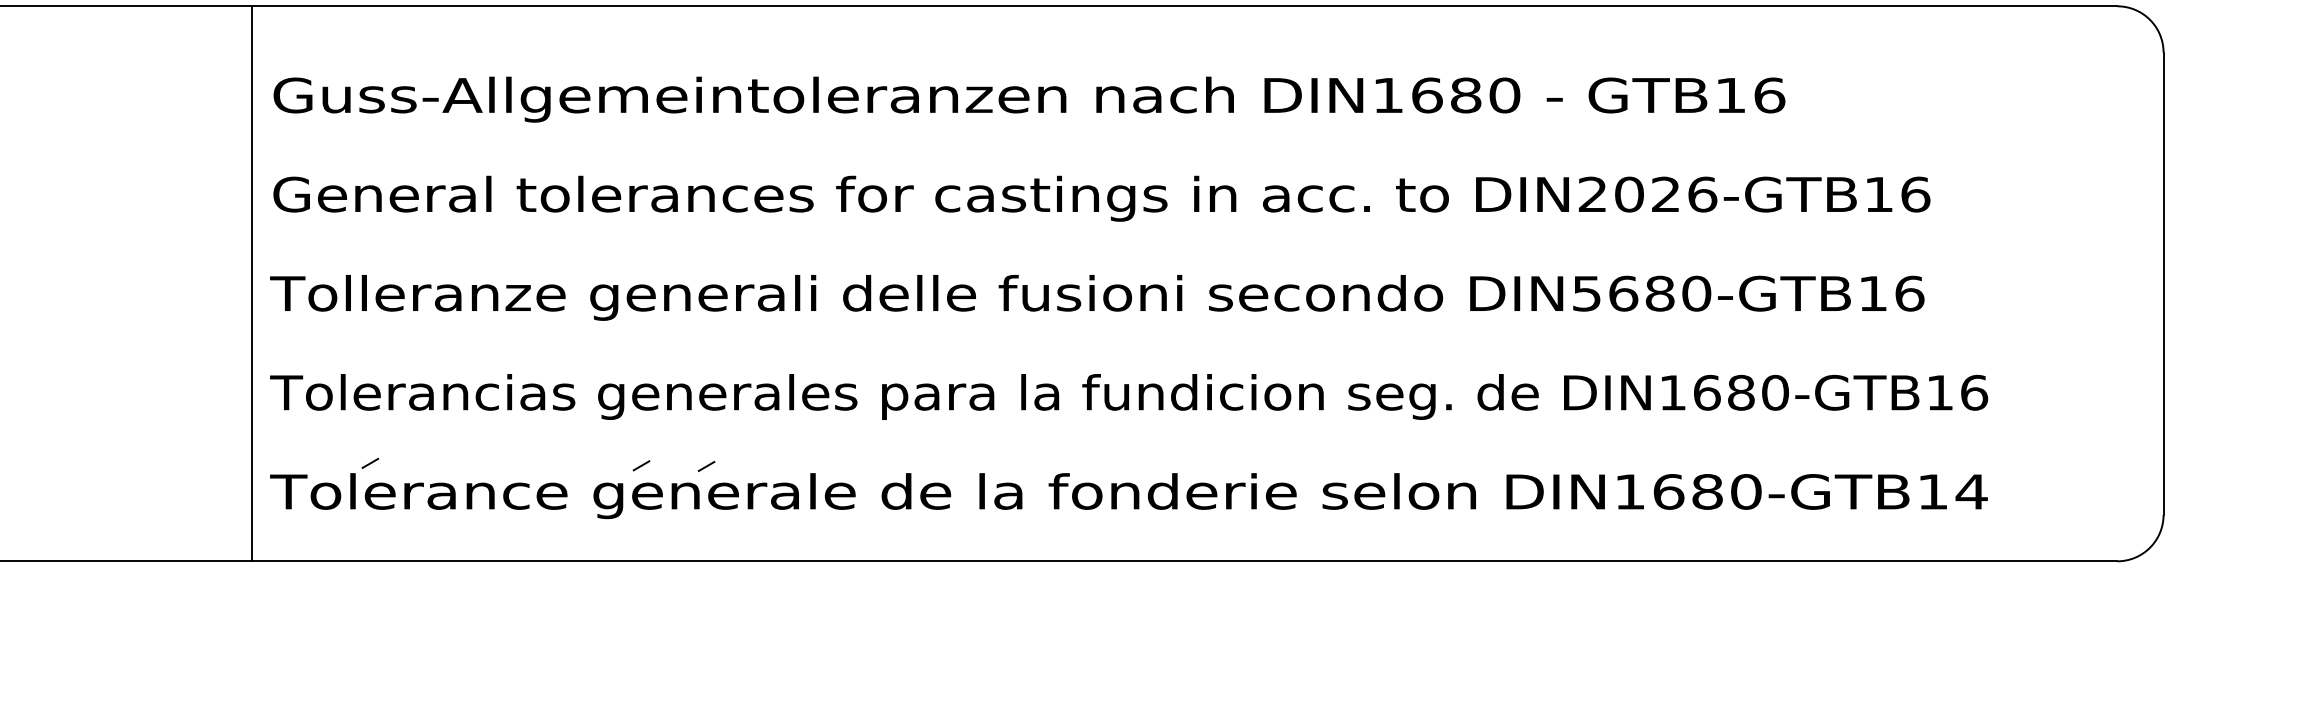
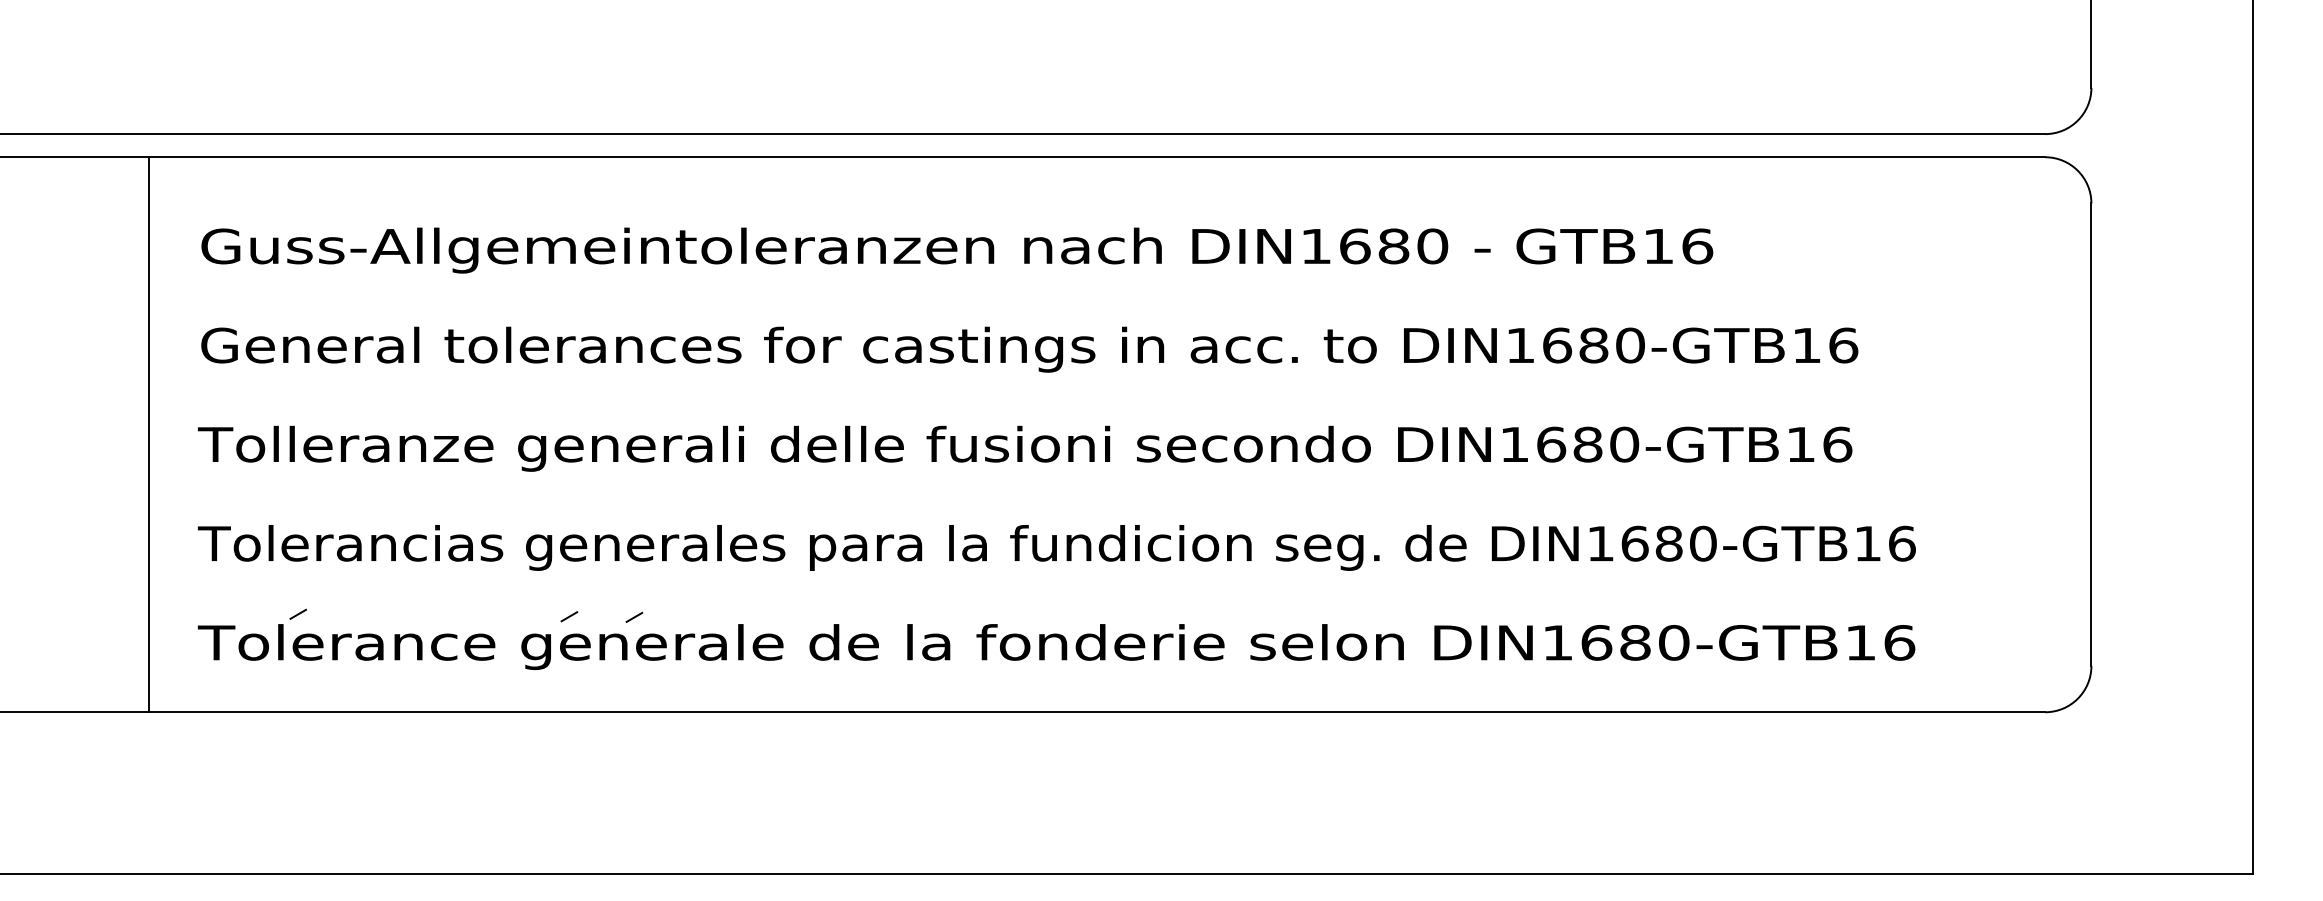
text: (1647, 194) -> (1575, 345), DIN2026-GTB16 -> DIN1680-GTB16
line: (251, 283) -> (148, 434), moved
text: (1586, 293) -> (1514, 444), DIN5680-GTB16 -> DIN1680-GTB16
text: (1971, 491) -> (1899, 642), DIN1680-GTB14 -> DIN1680-GTB16

